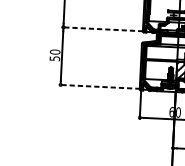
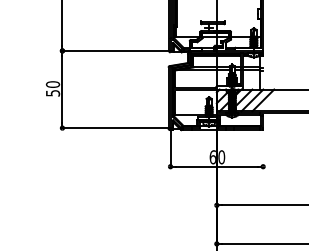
line: (102, 28) -> (114, 50), dashed -> solid
line: (99, 87) -> (114, 128), dashed -> solid

